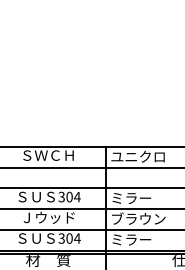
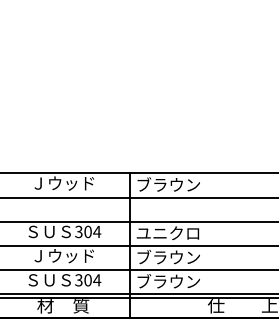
text: (48, 155) -> (63, 183), ＳＷＣＨ -> Ｊウッド
text: (137, 156) -> (167, 184), ユニクロ -> ブラウン
text: (137, 198) -> (167, 233), ミラー -> ユニクロ
text: (138, 239) -> (168, 281), ミラー -> ブラウン

